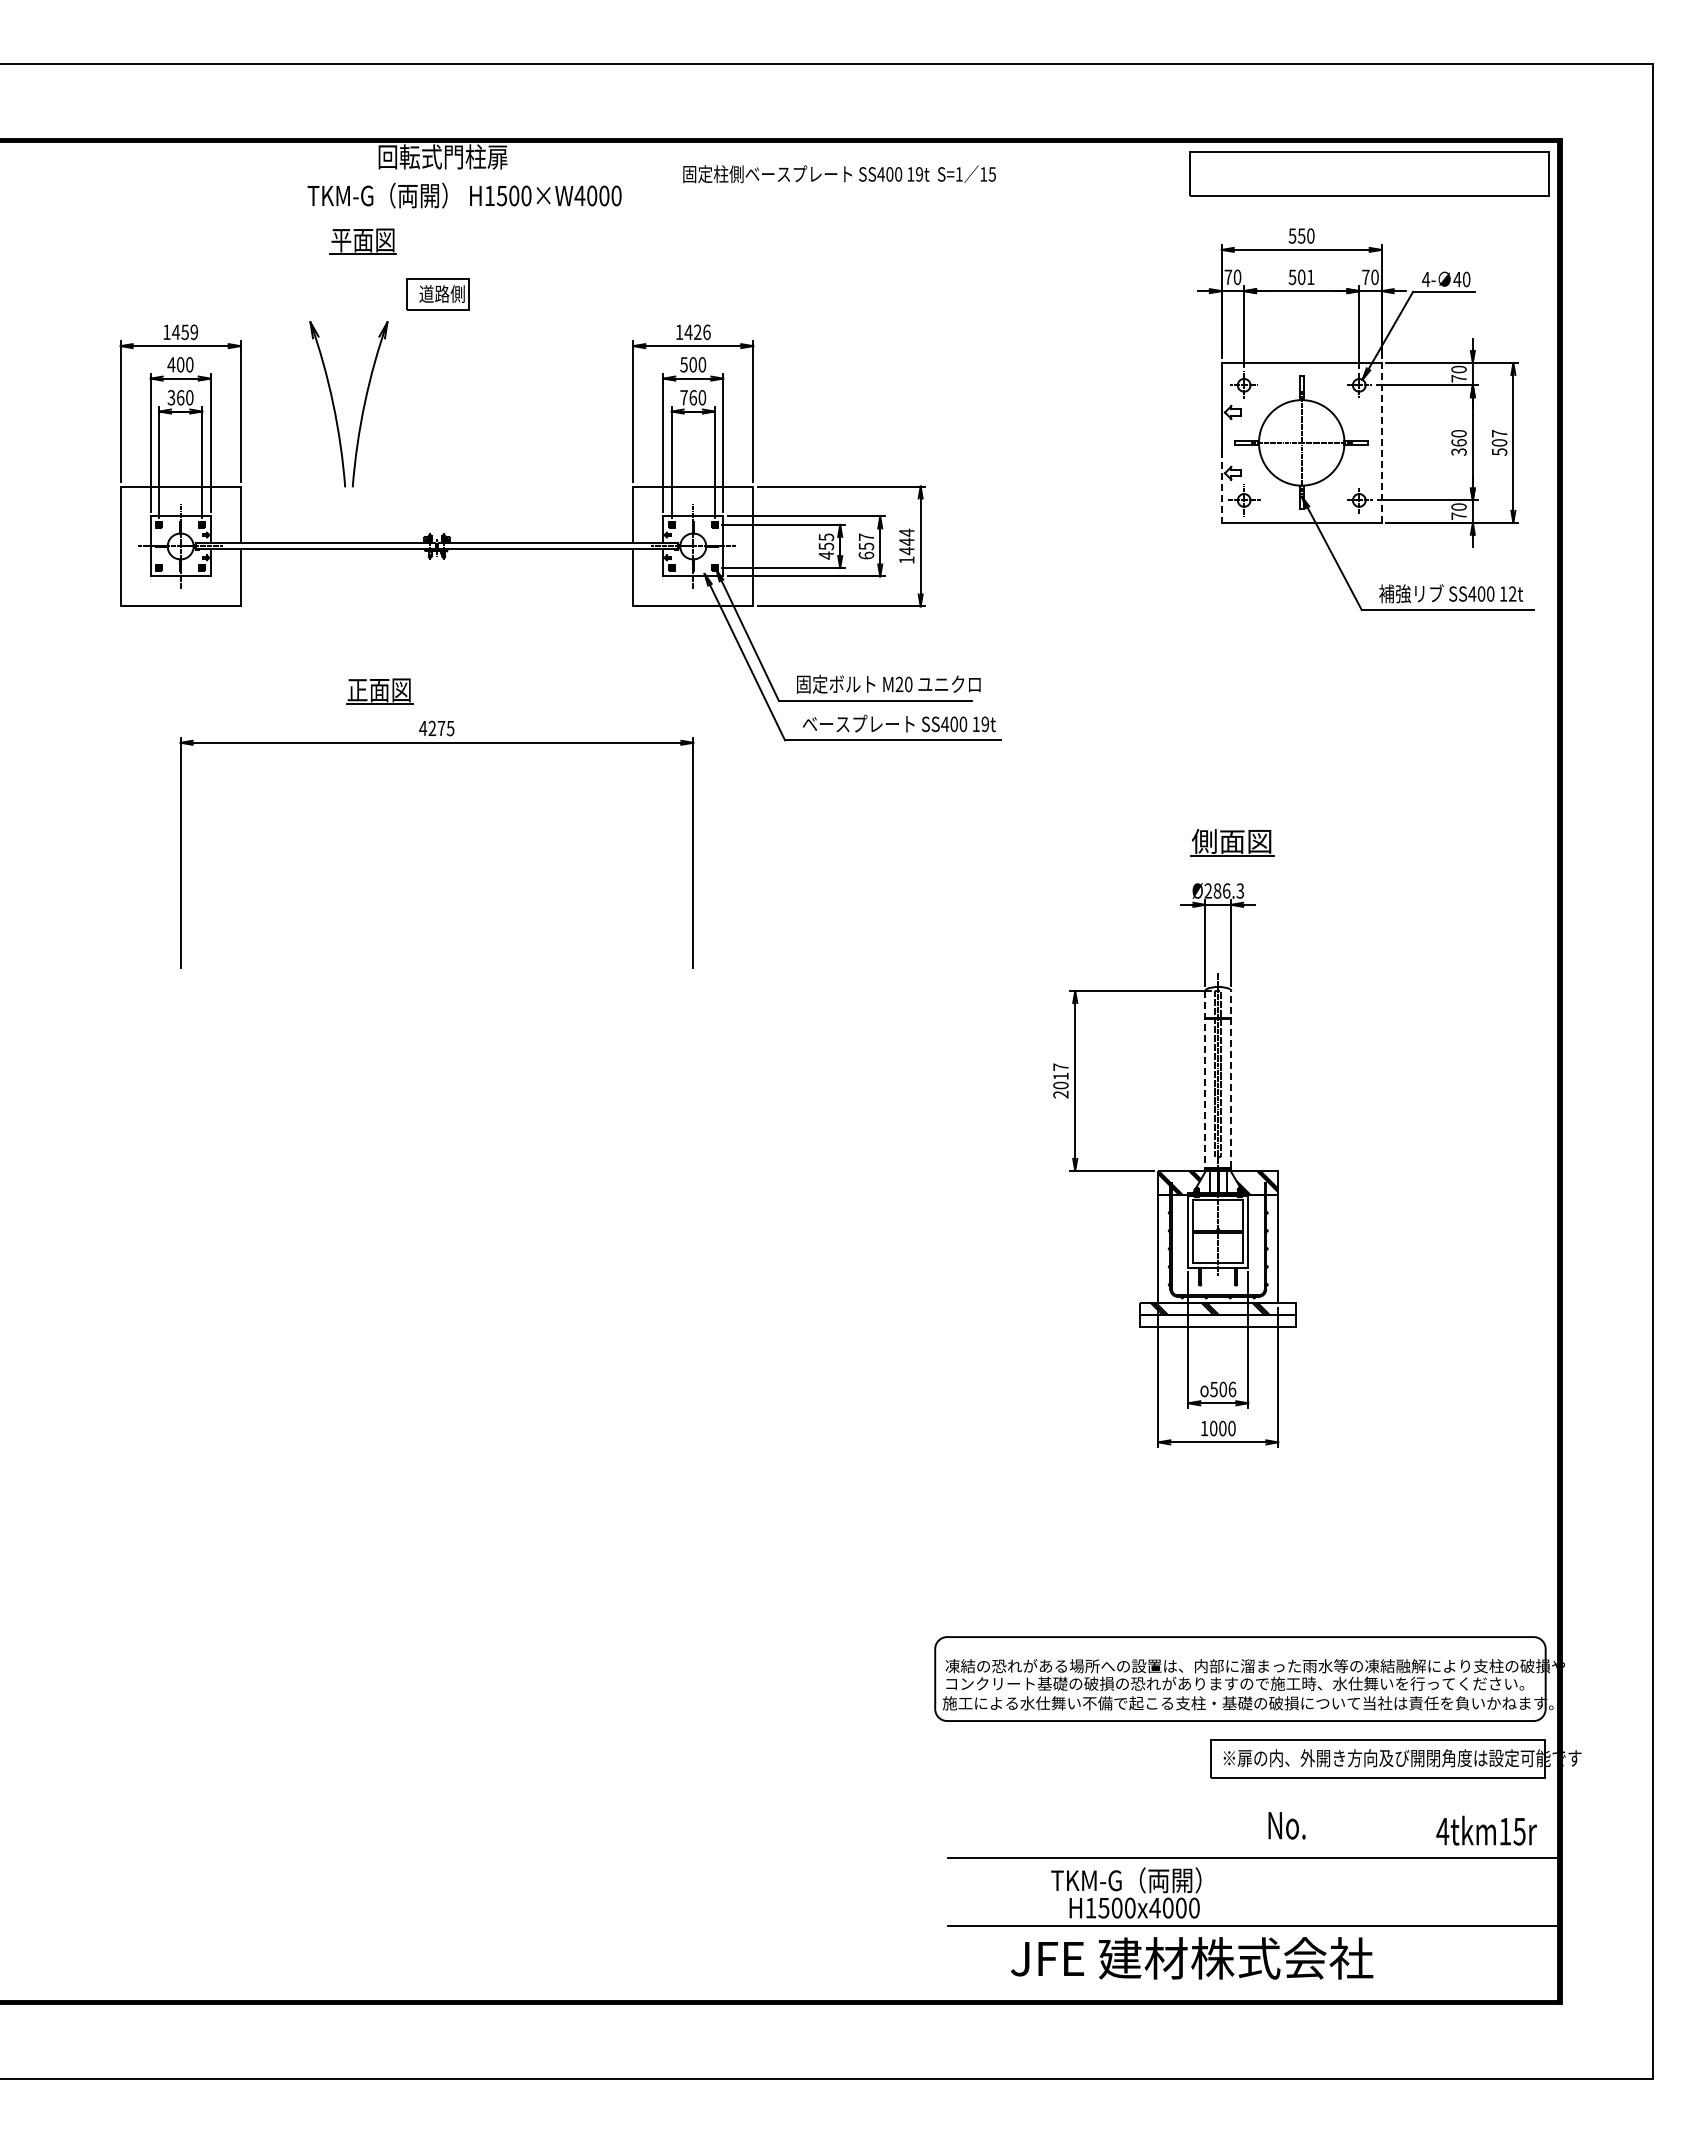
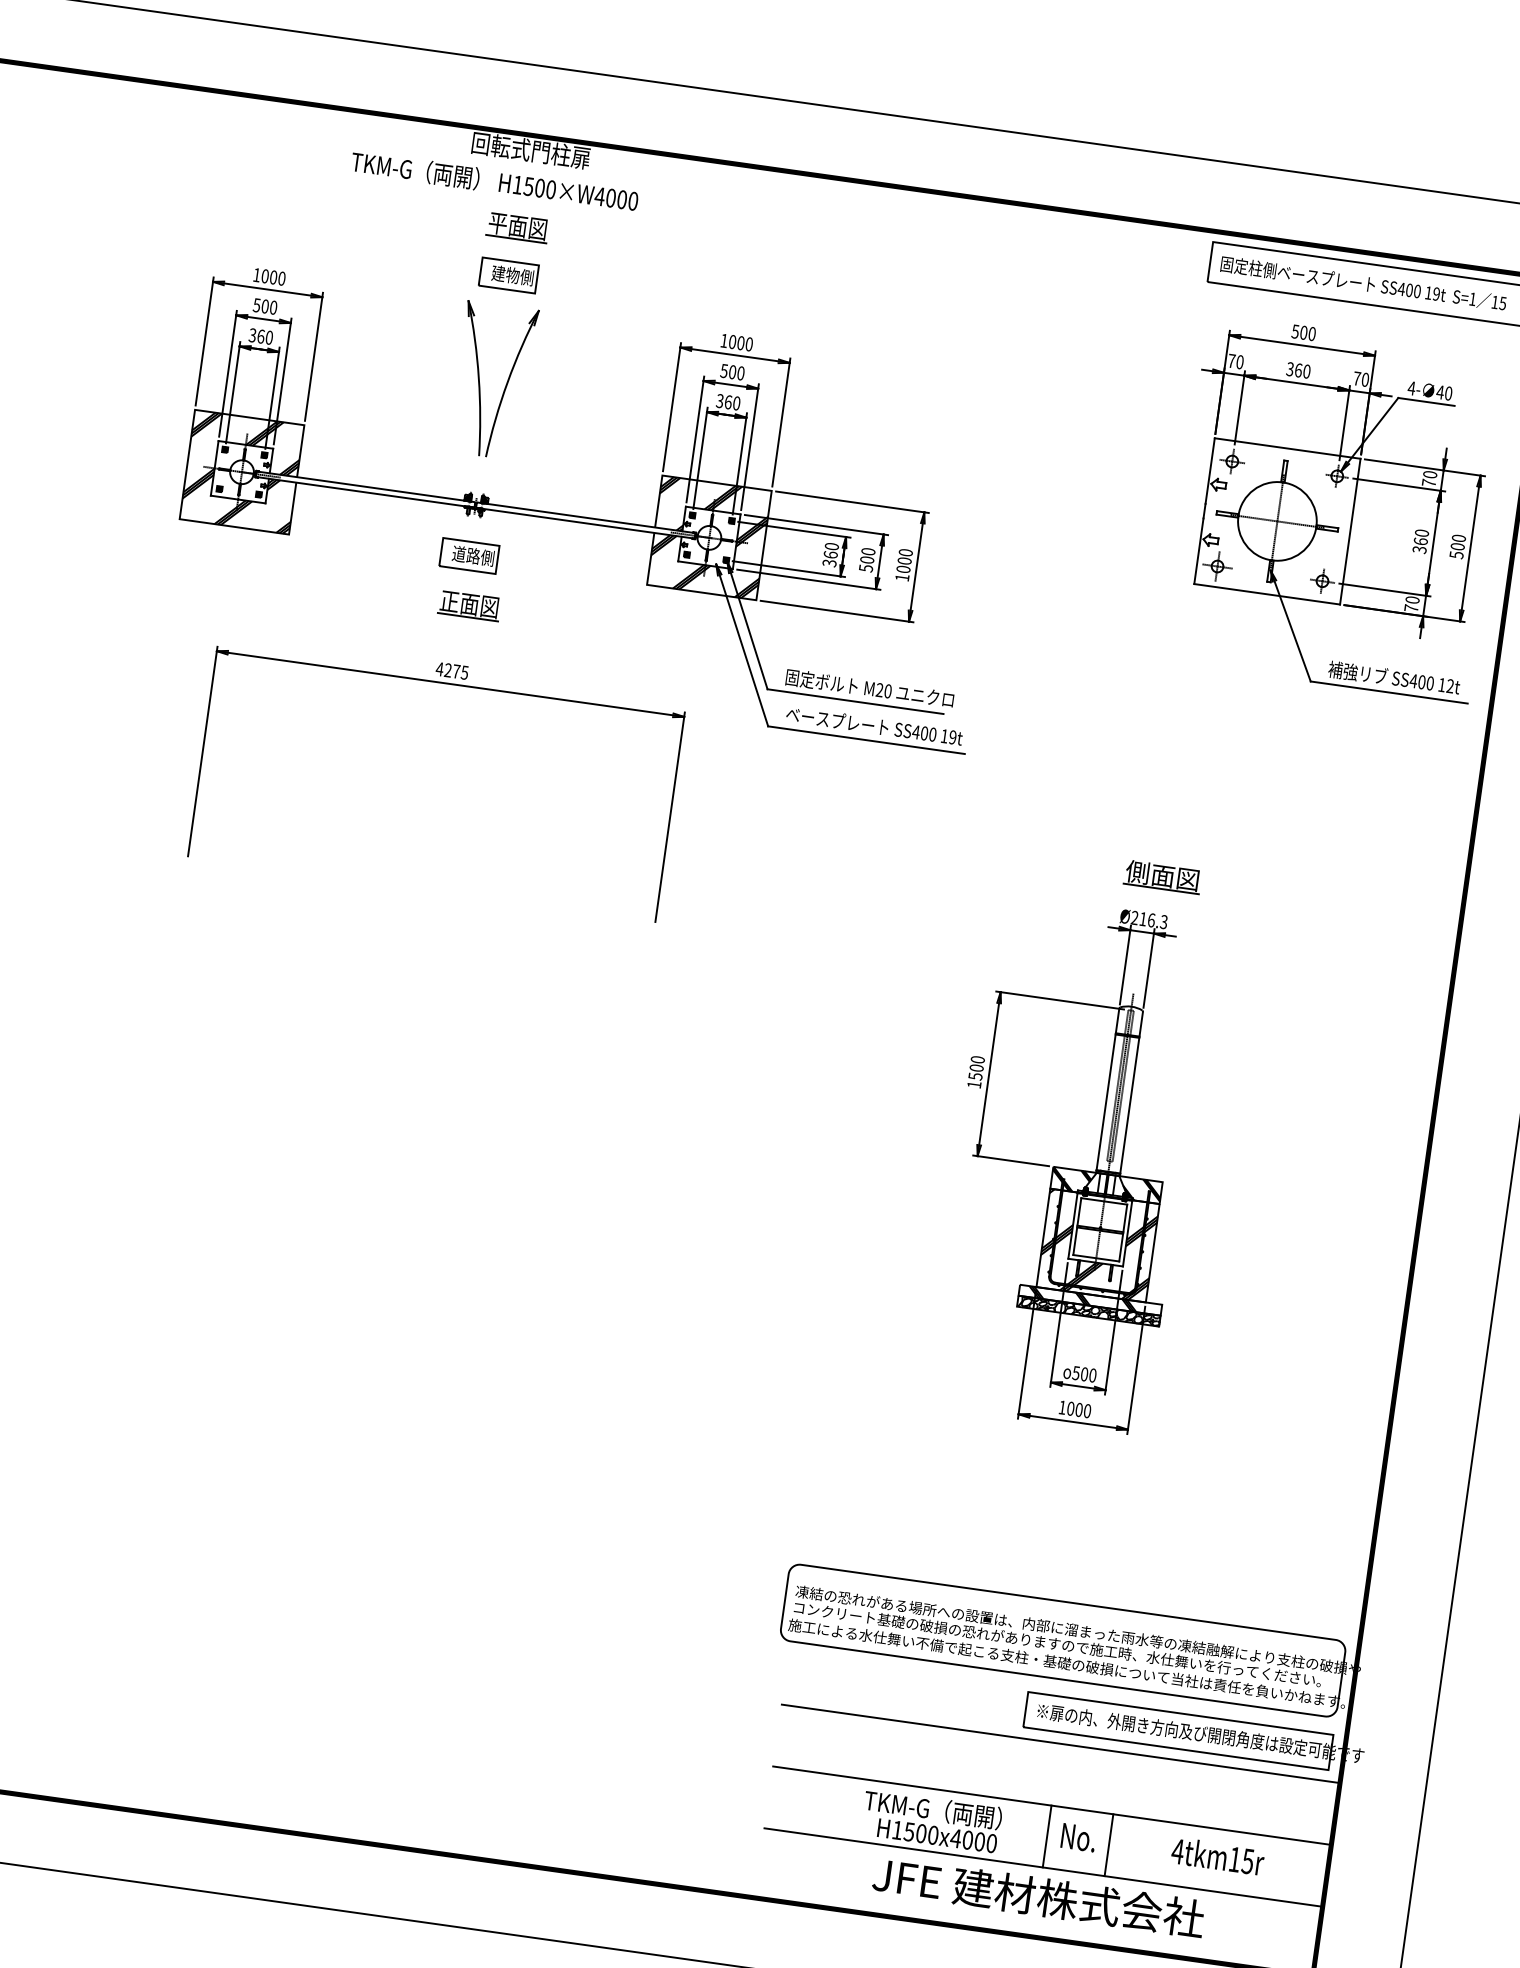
text: (839, 174) -> (1363, 283), moved
text: (464, 195) -> (494, 181), moved
text: (1301, 235) -> (1303, 332), 550 -> 500
part: (362, 241) -> (517, 227), moved
text: (1301, 277) -> (1298, 370), 501 -> 360
text: (434, 293) -> (505, 274), 道路側 -> 建物側
text: (185, 332) -> (273, 277), 1459 -> 1000
text: (697, 332) -> (740, 343), 1426 -> 1000
text: (171, 364) -> (256, 305), 400 -> 500
text: (683, 397) -> (719, 400), 760 -> 360
part: (335, 408) -> (480, 382), moved
text: (1499, 433) -> (1458, 538), 507 -> 500
line: (1381, 442) -> (1350, 531), dashed -> solid
line: (1221, 486) -> (1198, 550), dashed -> solid
text: (906, 541) -> (904, 560), 1444 -> 1000
hatch: (180, 546) -> (241, 472), added
hatch: (693, 546) -> (709, 537), added
text: (826, 546) -> (830, 554), 455 -> 360
text: (866, 546) -> (867, 560), 657 -> 500
part: (437, 602) -> (469, 556), added
part: (379, 691) -> (469, 605), moved
text: (1217, 890) -> (1143, 918), Ø286.3 -> Ø216.3
line: (1231, 1079) -> (1131, 1092), dashed -> solid
text: (1060, 1080) -> (975, 1071), 2017 -> 1500
line: (1205, 1080) -> (1107, 1090), dashed -> solid
hatch: (1218, 1248) -> (1098, 1245), added
hatch: (1218, 1320) -> (1089, 1310), added
text: (1232, 1388) -> (1093, 1374), 506 -> 500
line: (1252, 1790) -> (1059, 1743), added
text: (1286, 1825) -> (1078, 1837), moved
text: (1486, 1830) -> (1217, 1856), moved
line: (1252, 1892) -> (1046, 1836), added
line: (1320, 1892) -> (1108, 1845), added
text: (1192, 1958) -> (1039, 1897), moved

